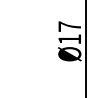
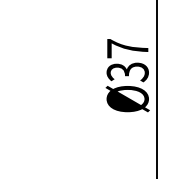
text: (69, 39) -> (127, 72), Ø17 -> Ø37

